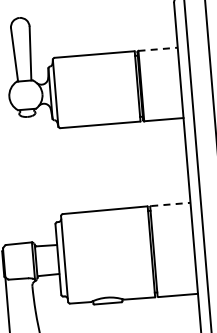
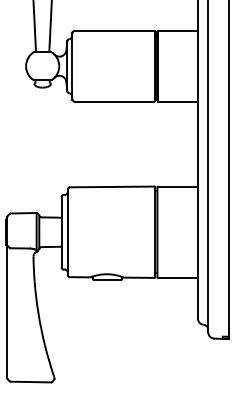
line: (158, 48) -> (178, 30), dashed -> solid
line: (171, 204) -> (178, 186), dashed -> solid

